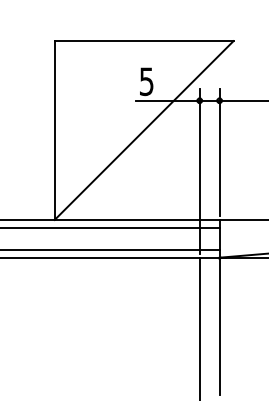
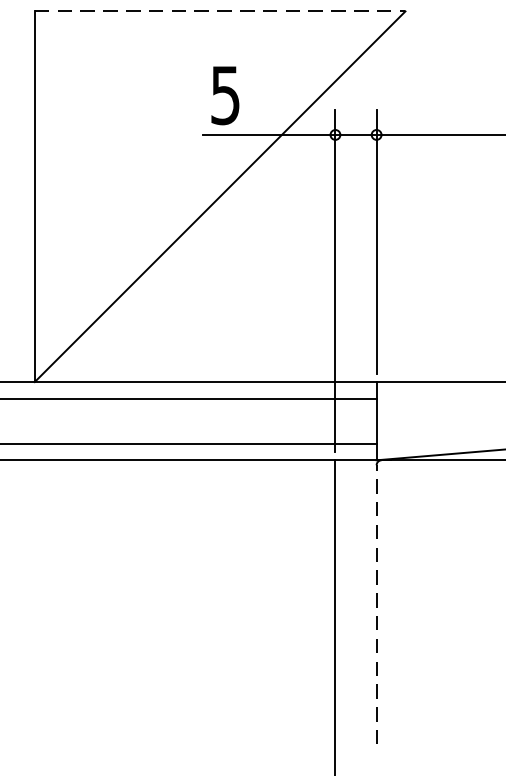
line: (144, 41) -> (220, 12), solid -> dashed
line: (219, 326) -> (376, 602), solid -> dashed

